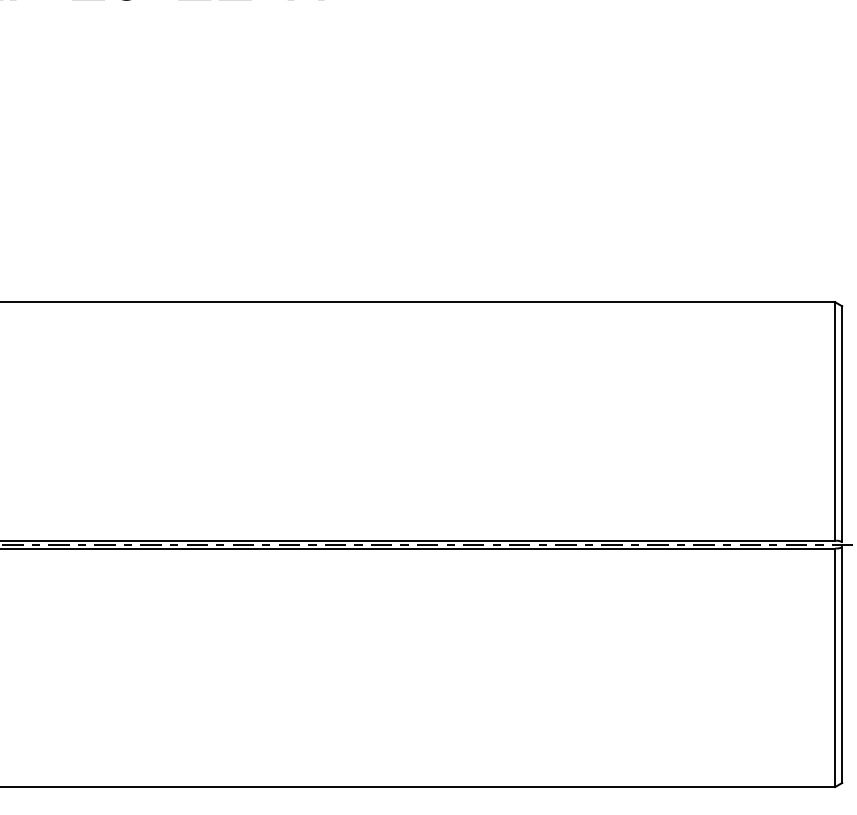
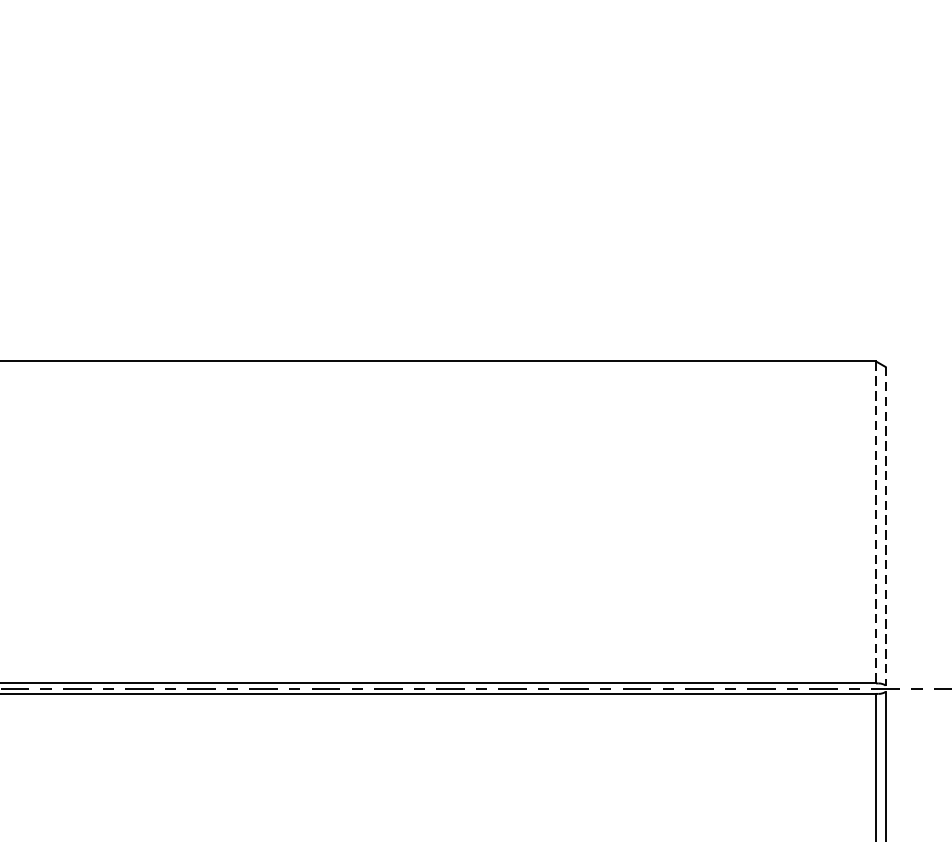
line: (835, 422) -> (876, 523), solid -> dashed
line: (842, 424) -> (885, 526), solid -> dashed

